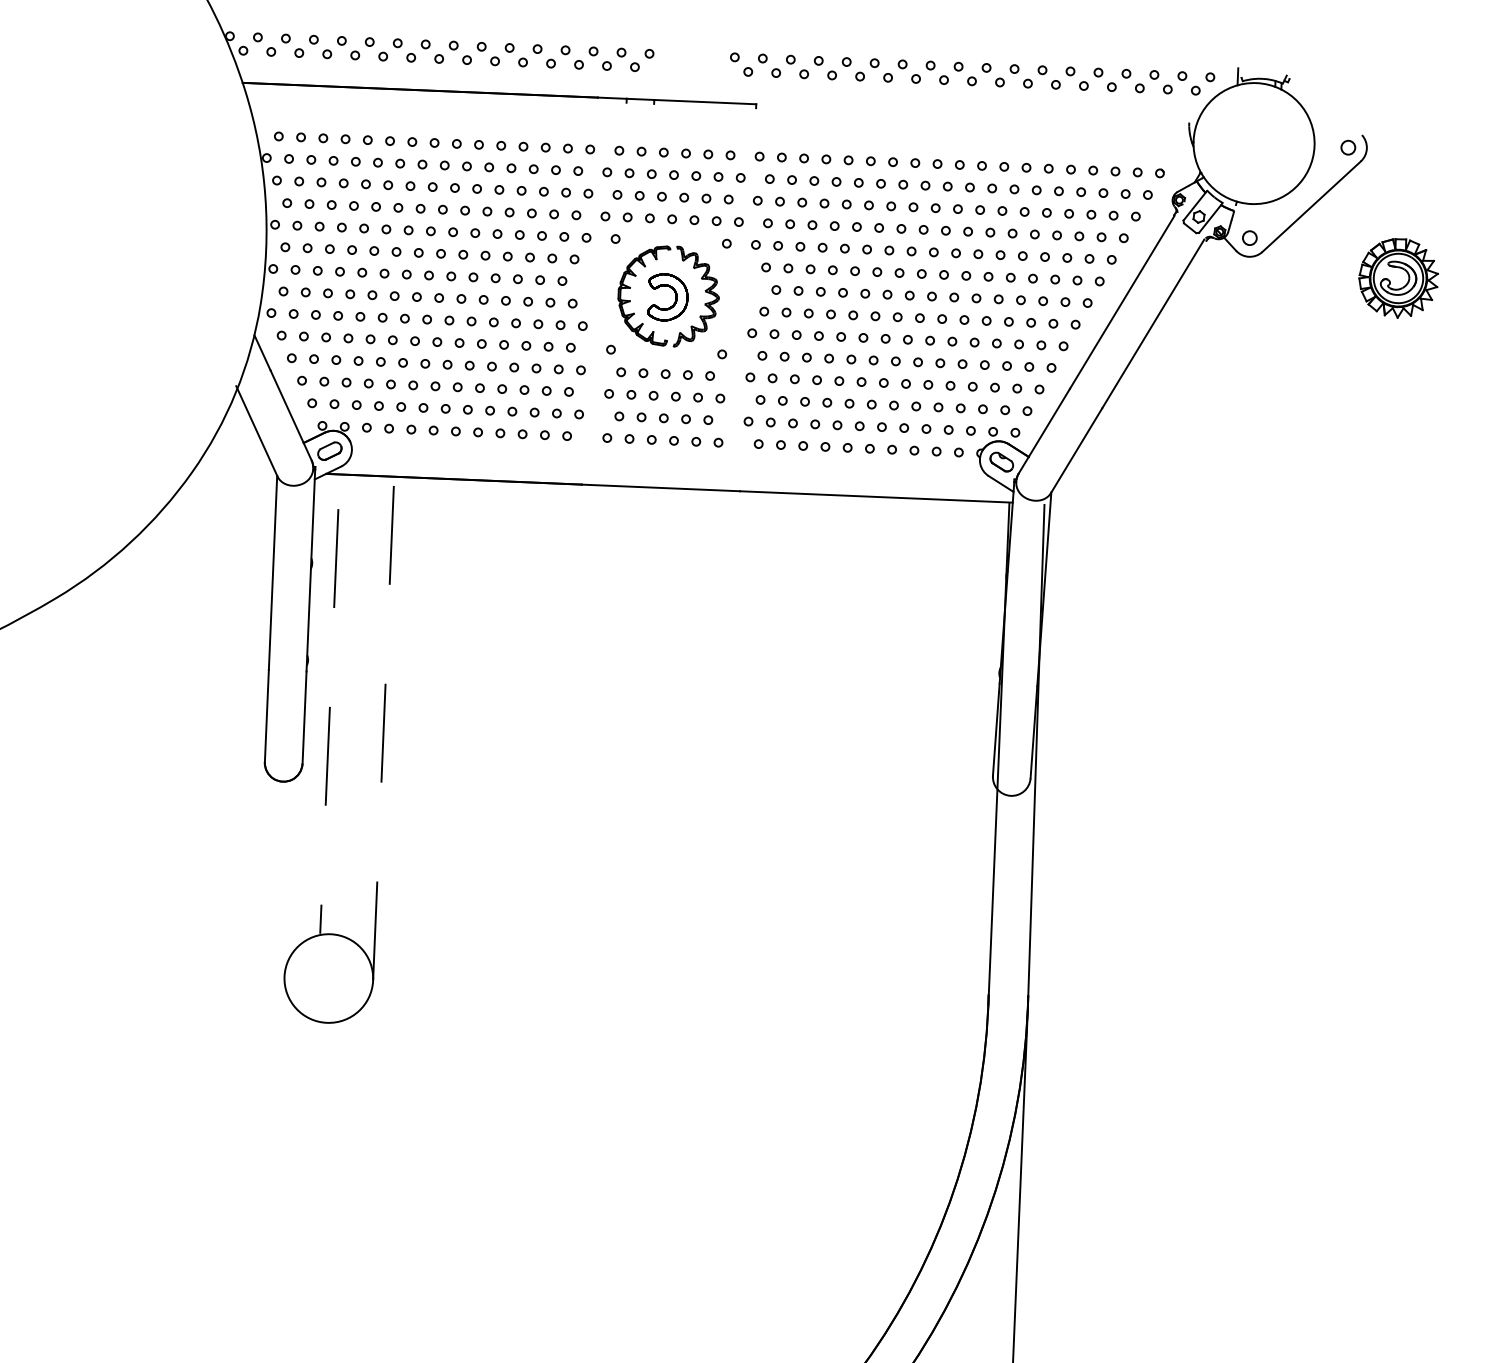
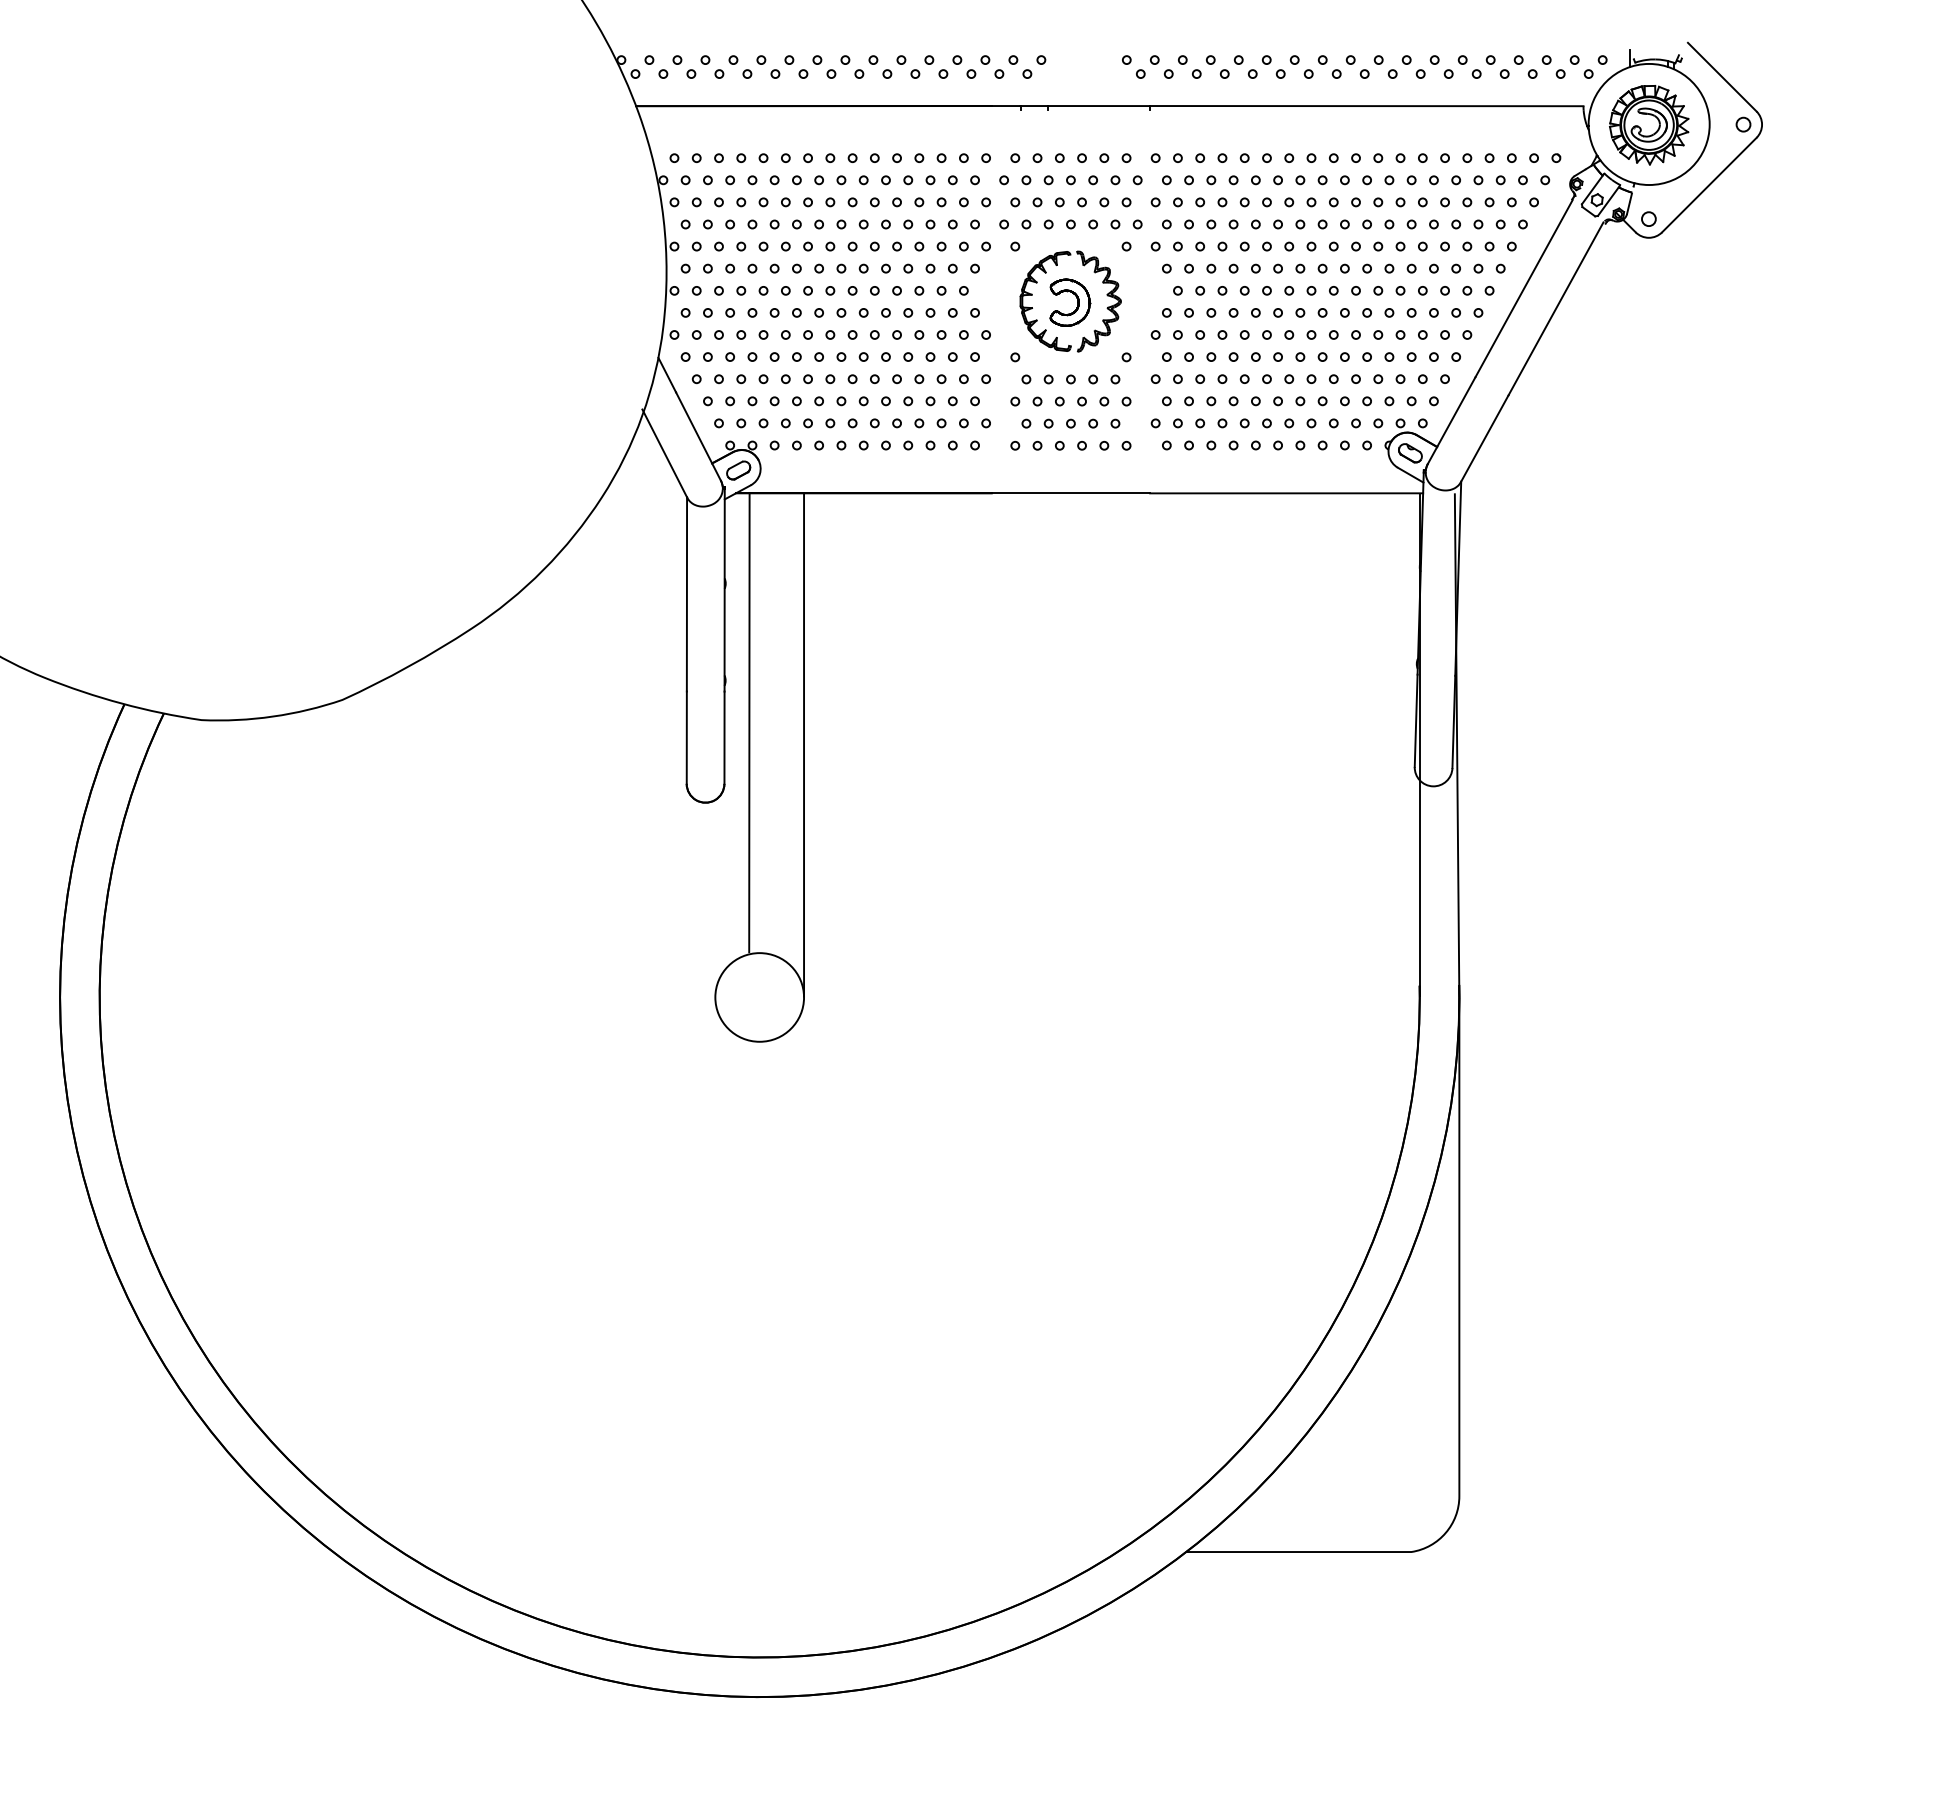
line: (1328, 98) -> (1721, 76), added
line: (972, 113) -> (1366, 106), added
part: (1398, 278) -> (1649, 125), moved
line: (388, 476) -> (798, 493), dashed -> solid

